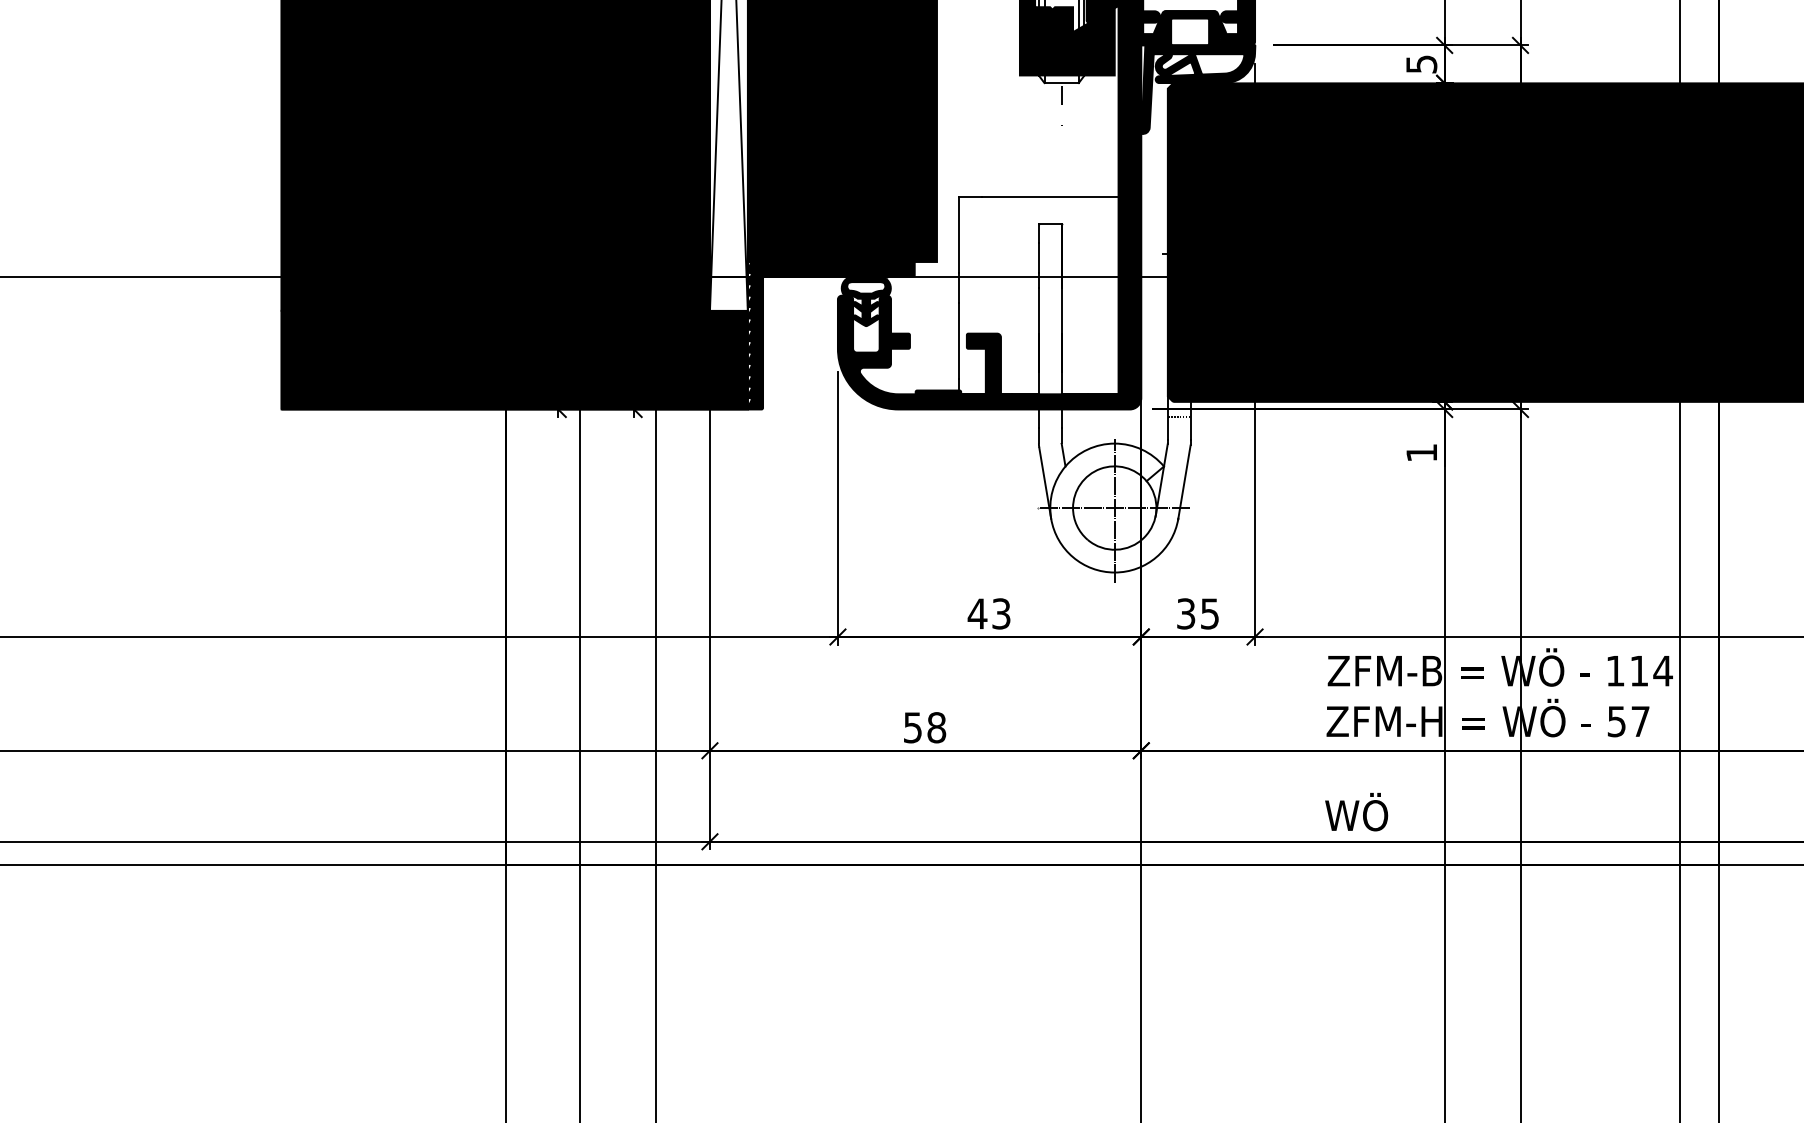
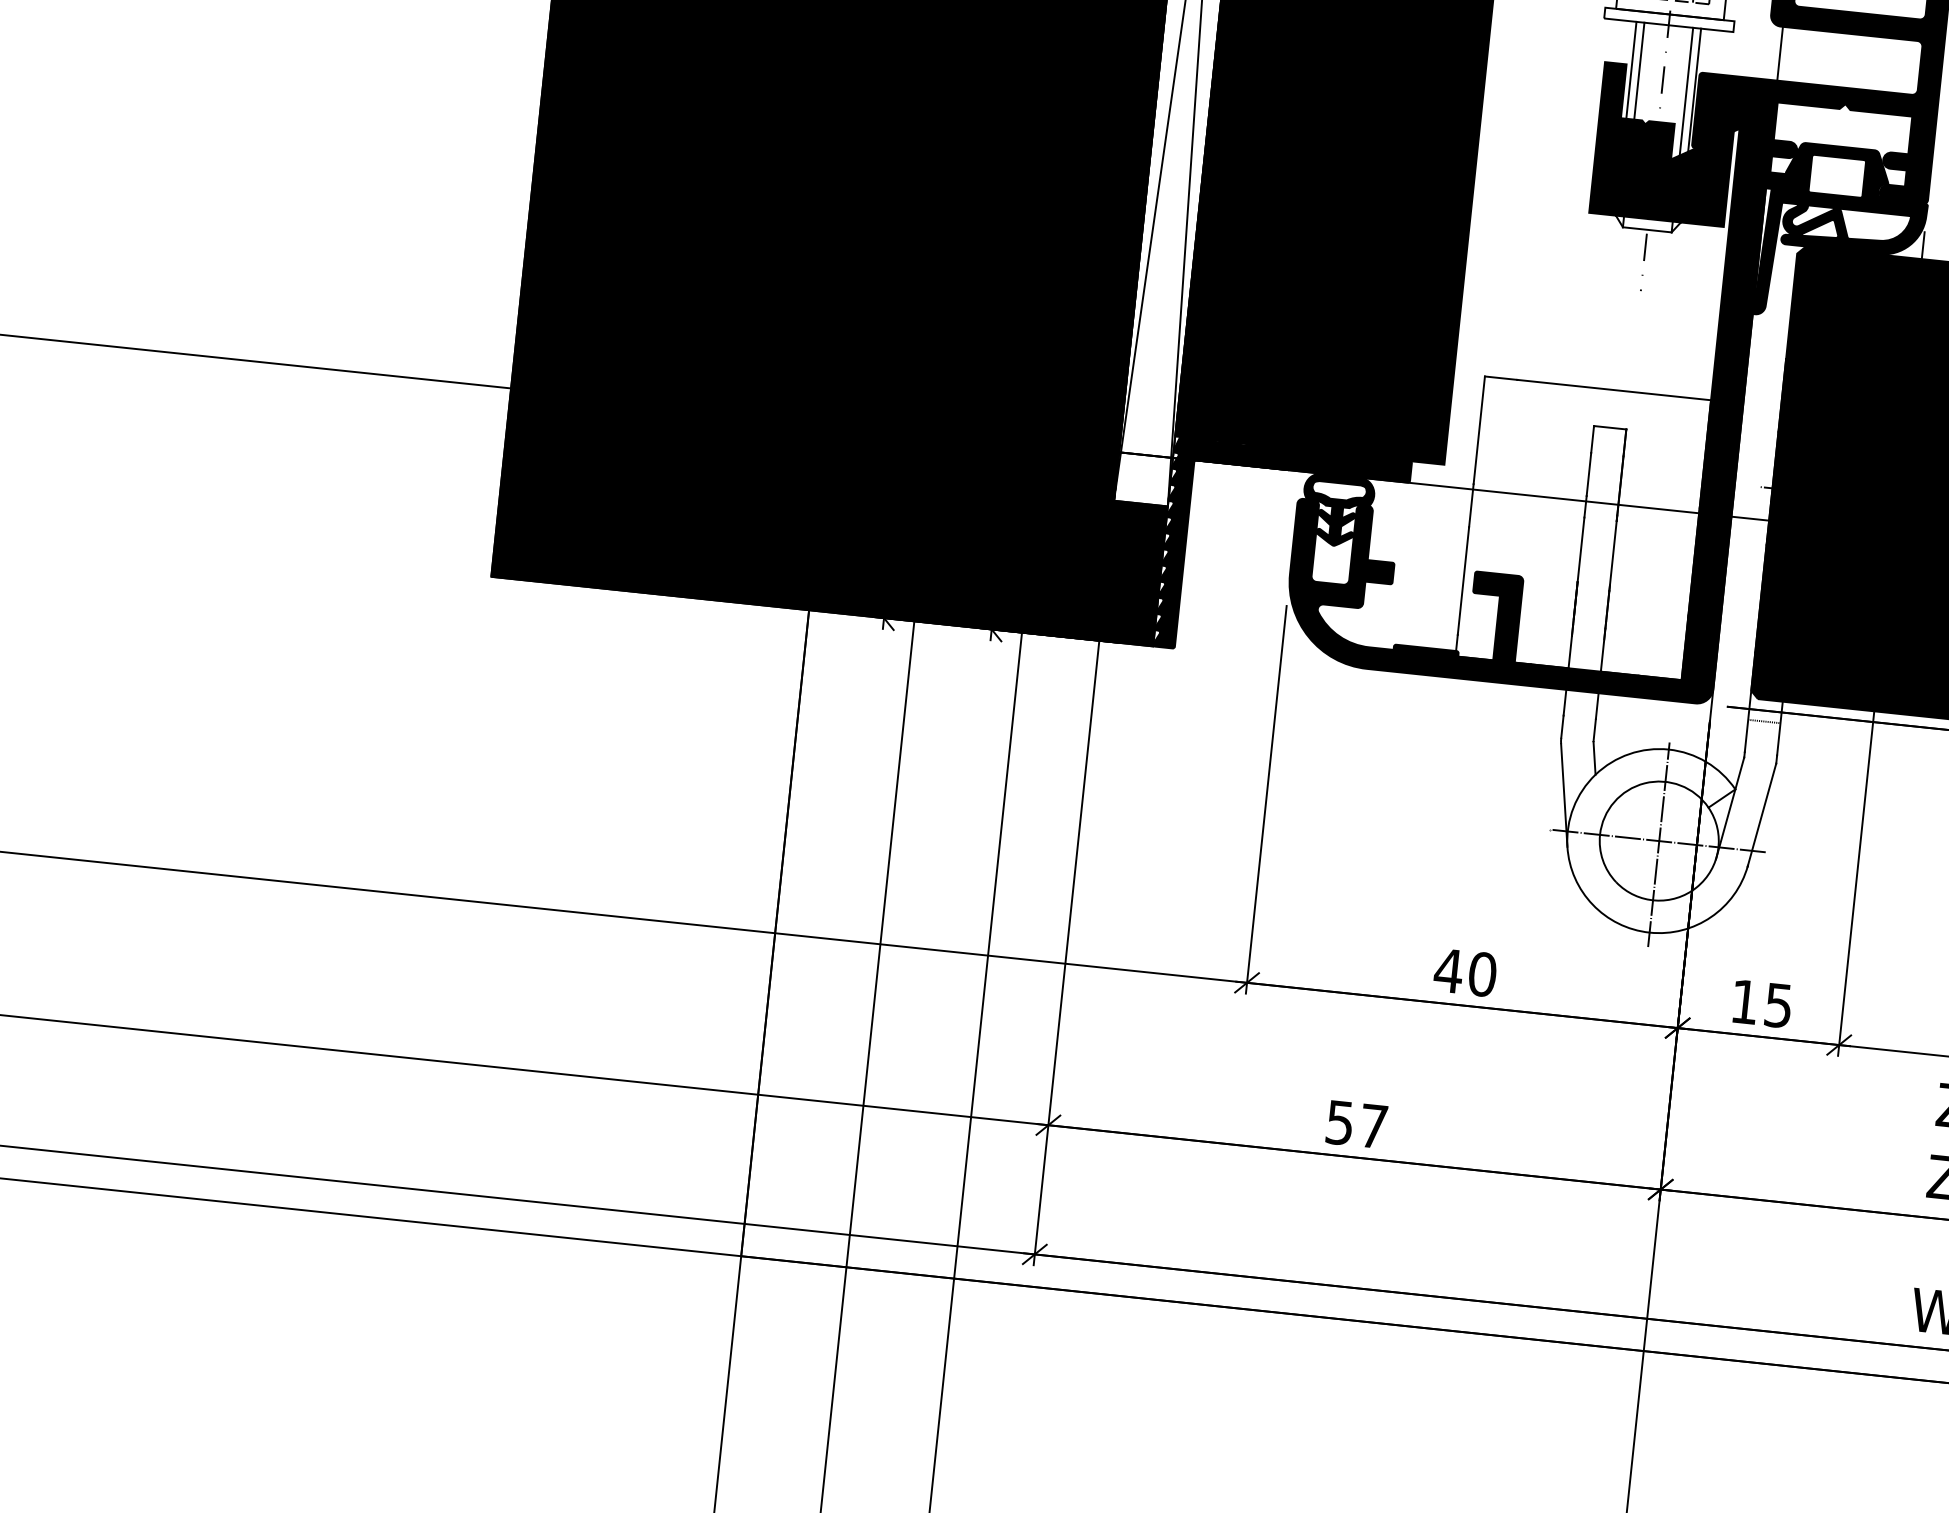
text: (1001, 613) -> (1482, 973), 43 -> 40
text: (1186, 613) -> (1745, 1001), 35 -> 15
text: (936, 727) -> (1373, 1126), 58 -> 57

